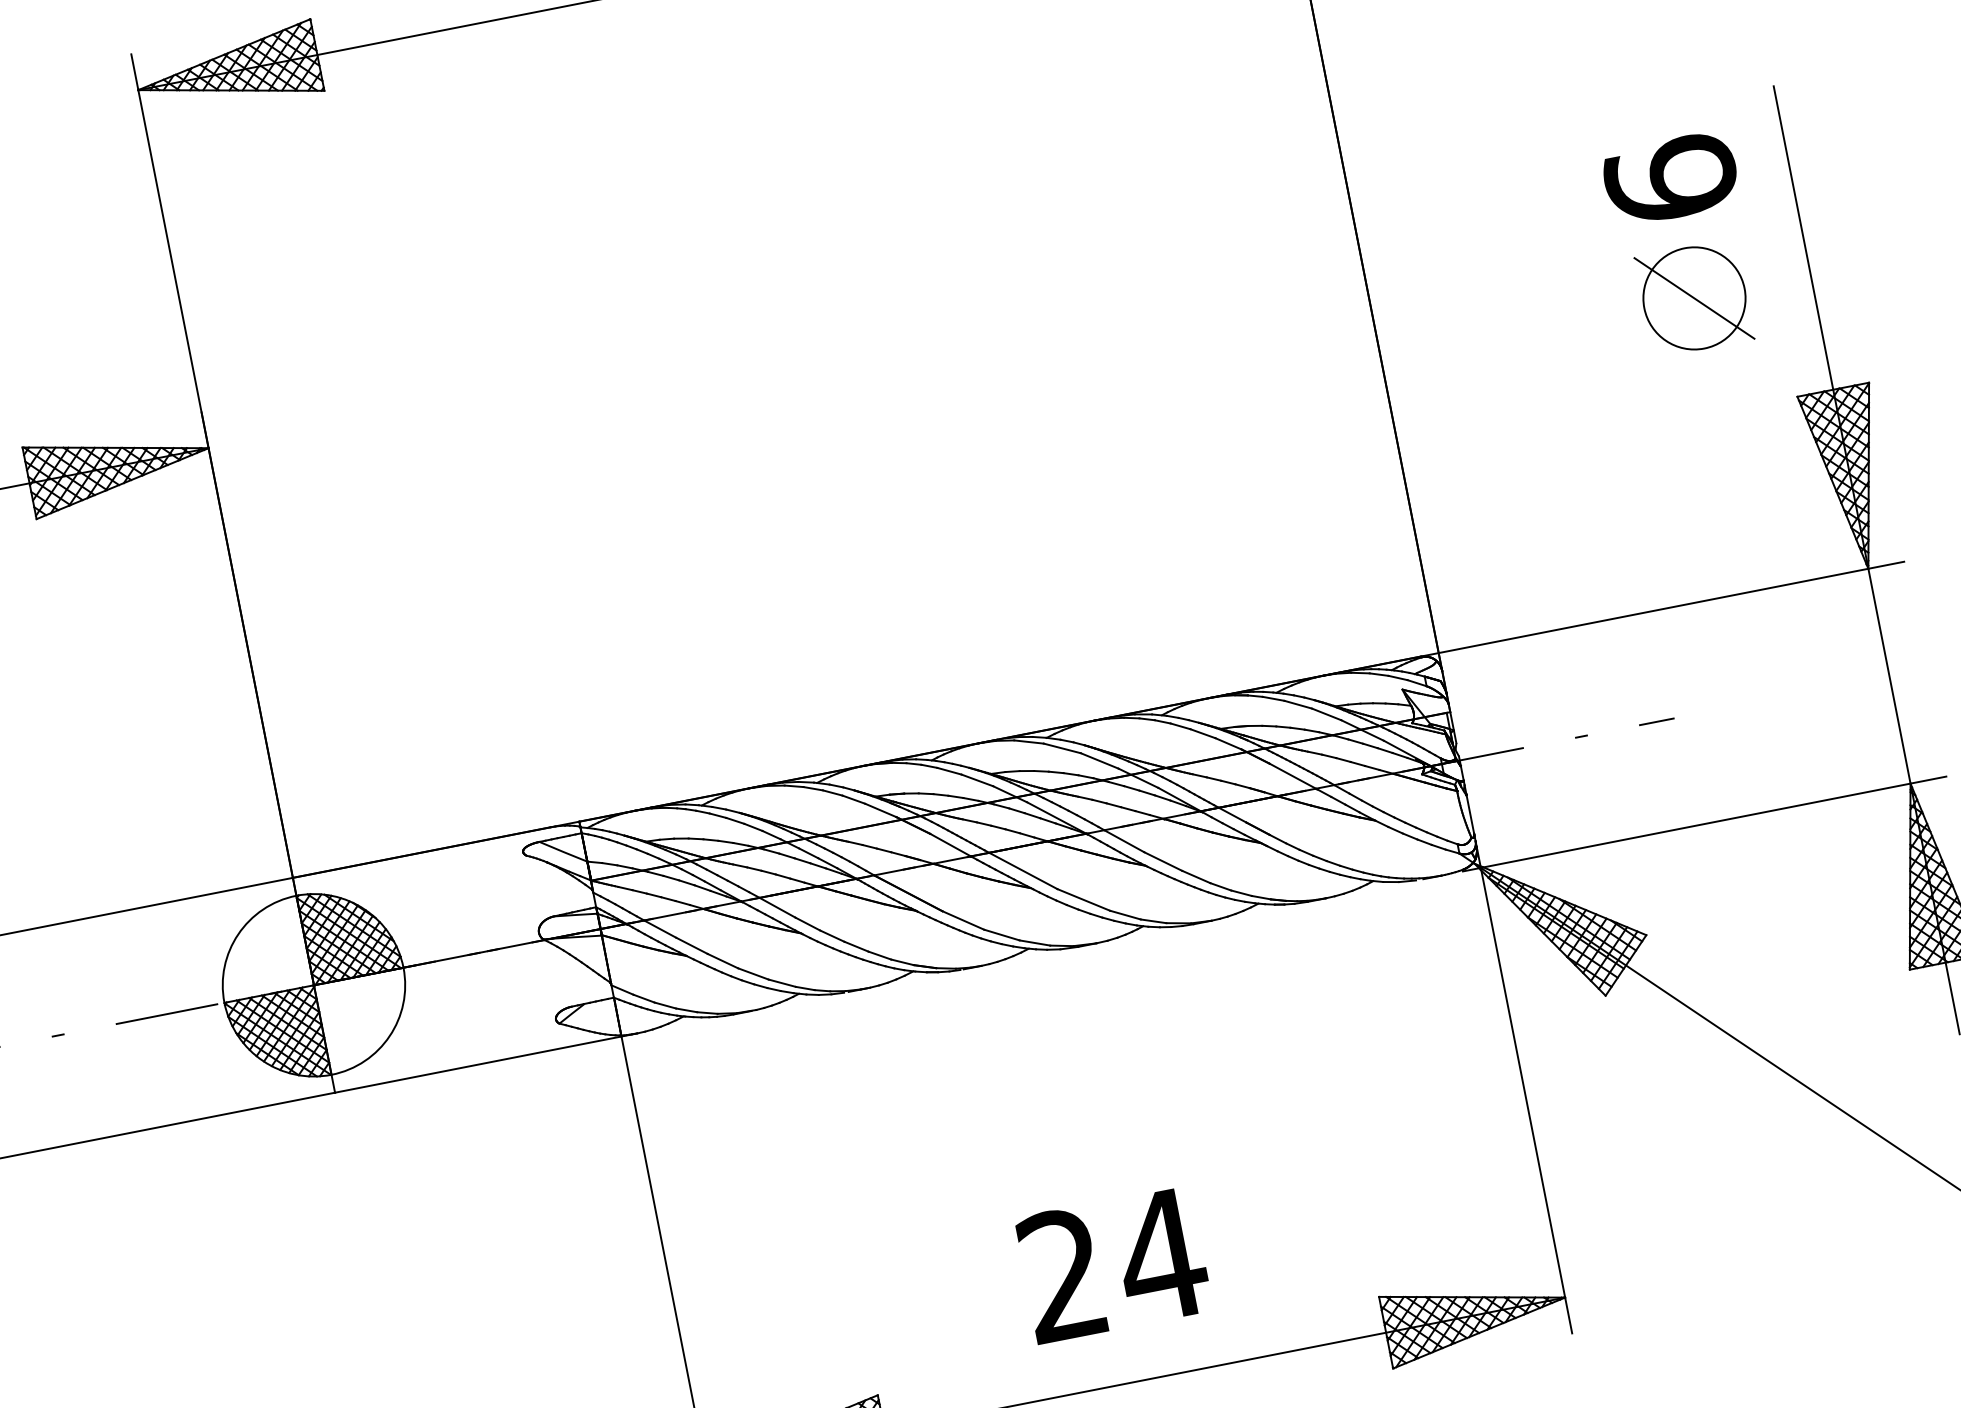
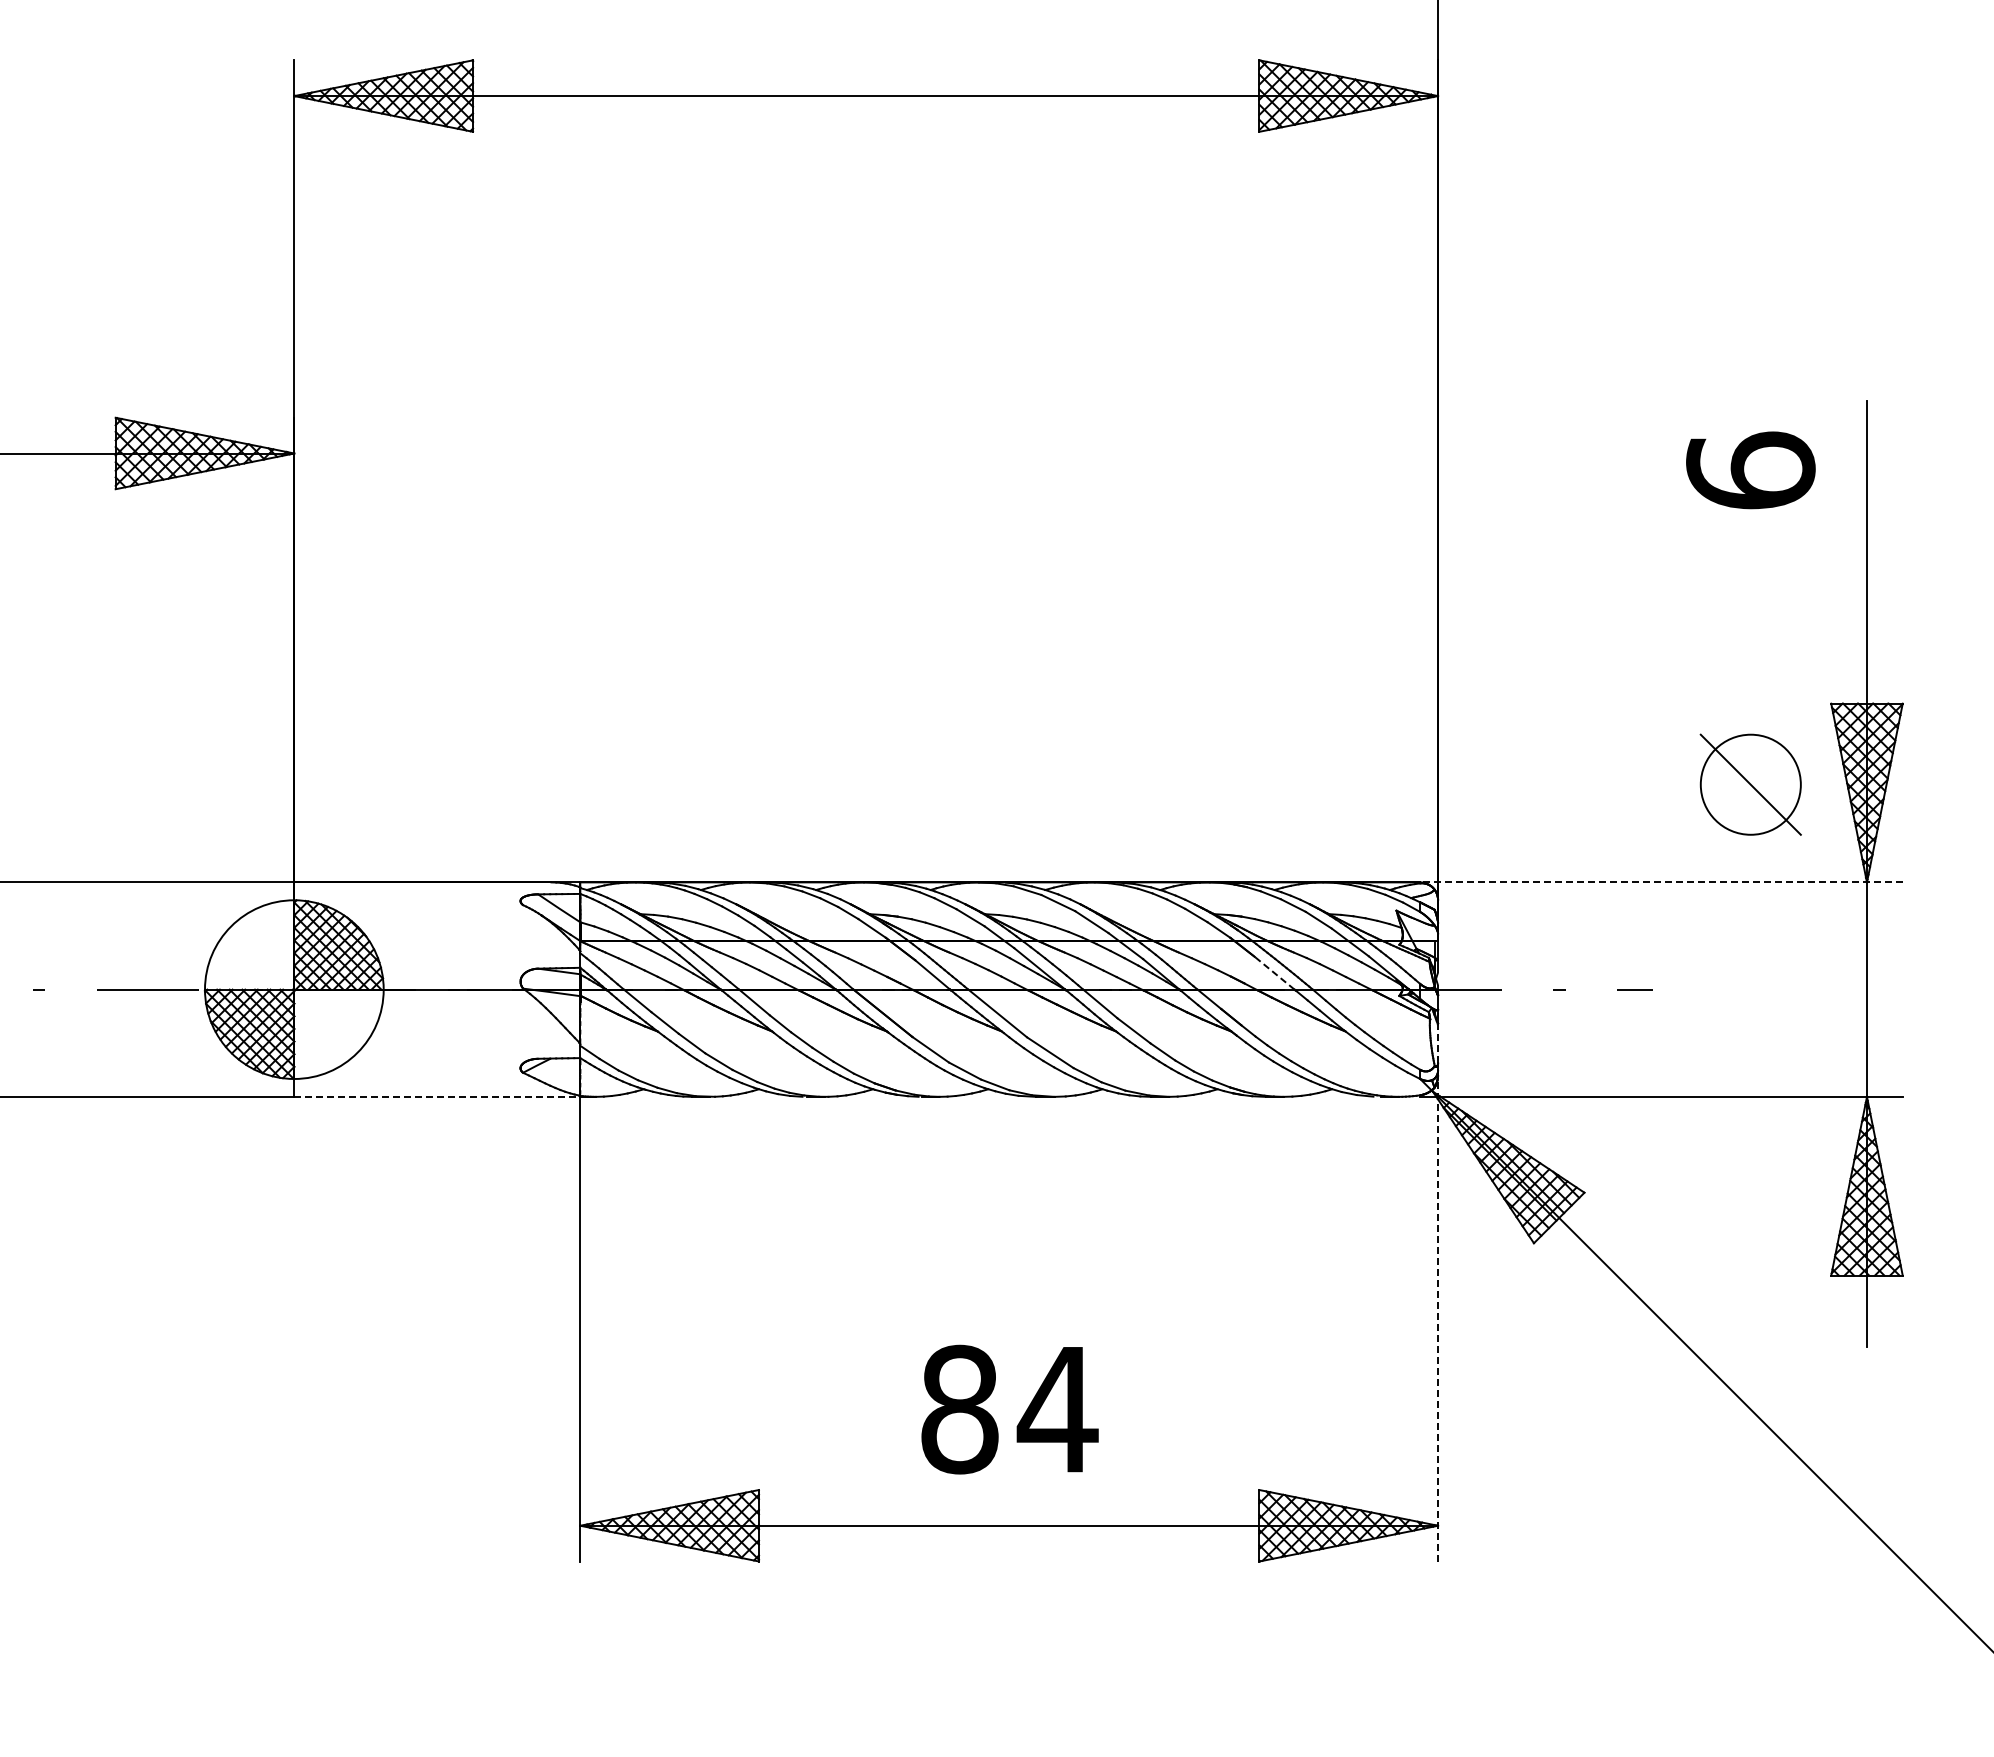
part: (1694, 298) -> (1750, 784), moved
line: (1661, 609) -> (1660, 882), solid -> dashed
line: (1292, 776) -> (1274, 973), solid -> dashed
line: (1470, 814) -> (1438, 1043), solid -> dashed
line: (478, 1064) -> (437, 1096), solid -> dashed
line: (1525, 1090) -> (1438, 1319), solid -> dashed
text: (1062, 1275) -> (959, 1409), 24 -> 84

